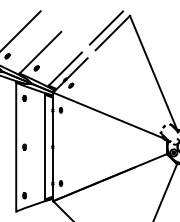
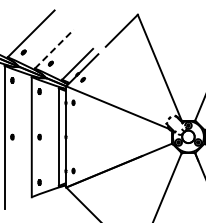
line: (106, 27) -> (115, 25), removed
line: (40, 53) -> (54, 49), solid -> dashed

